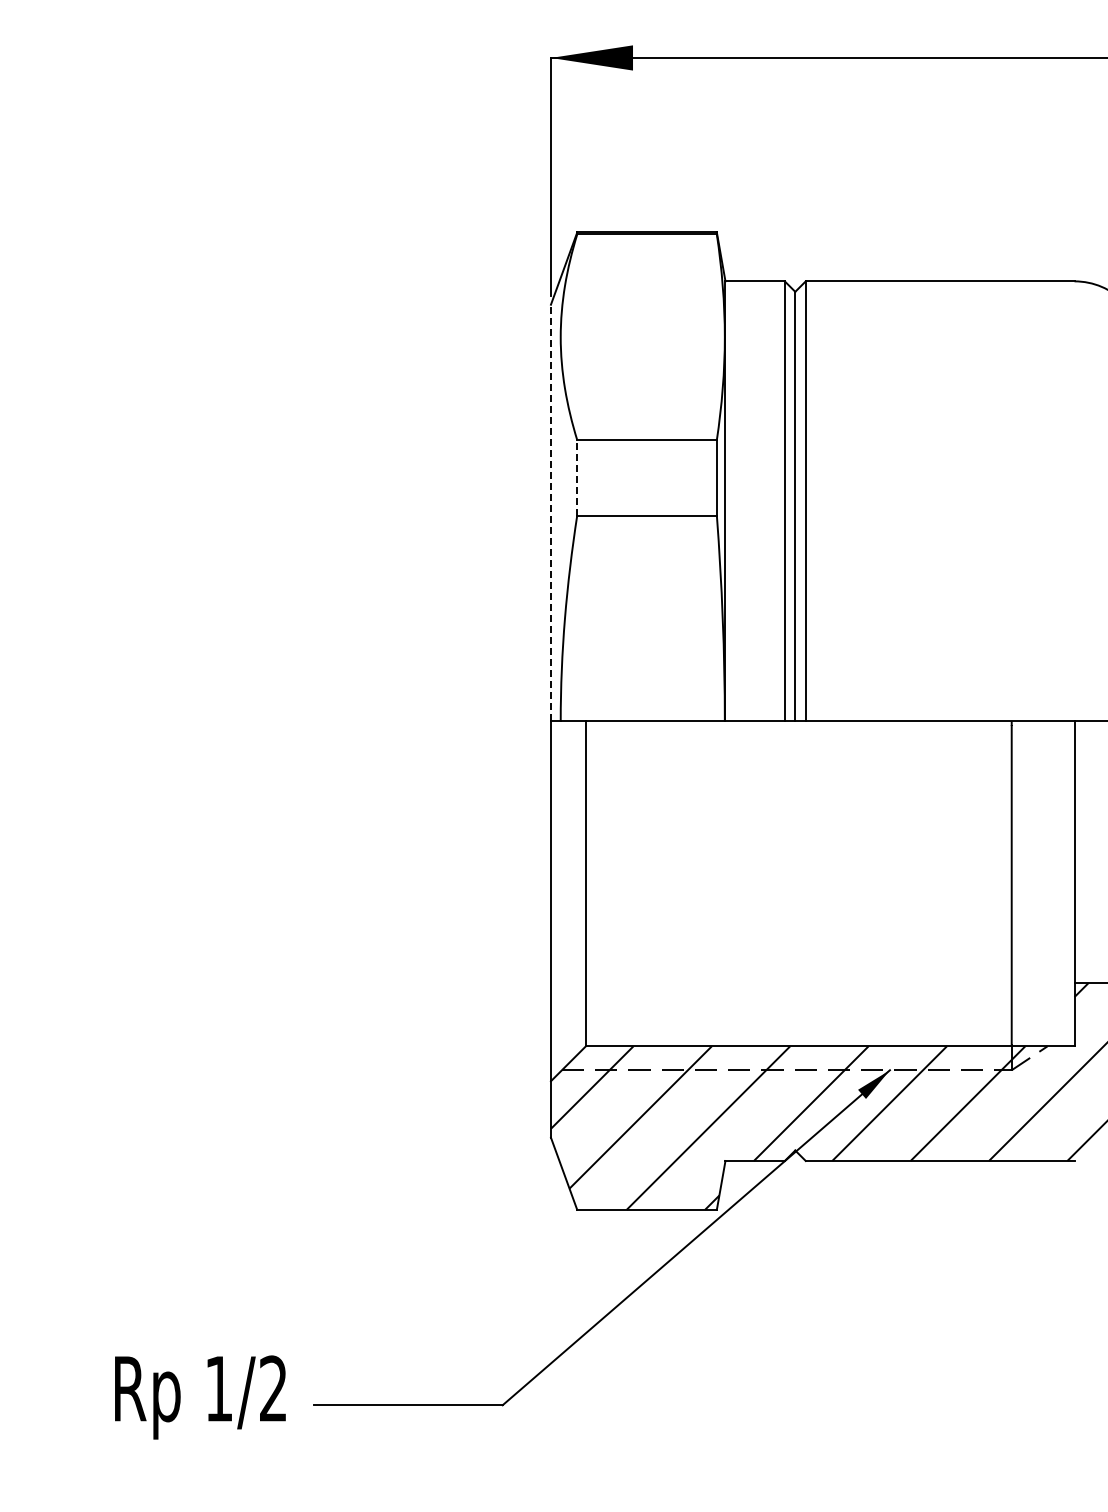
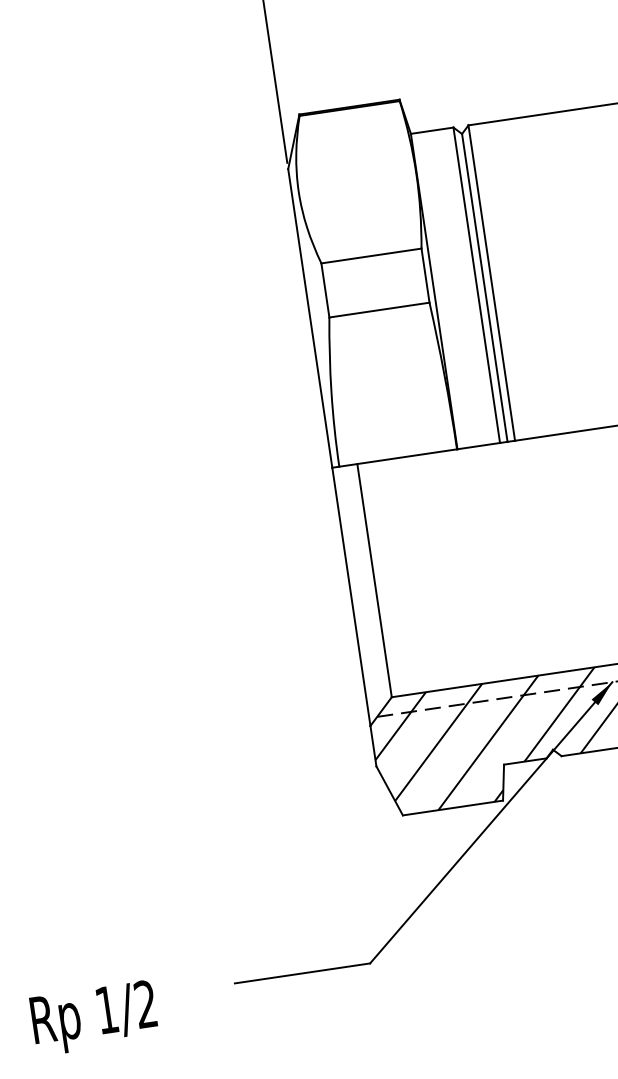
line: (577, 477) -> (325, 290), dashed -> solid
line: (550, 512) -> (309, 318), dashed -> solid
text: (200, 1397) -> (94, 1018), moved

